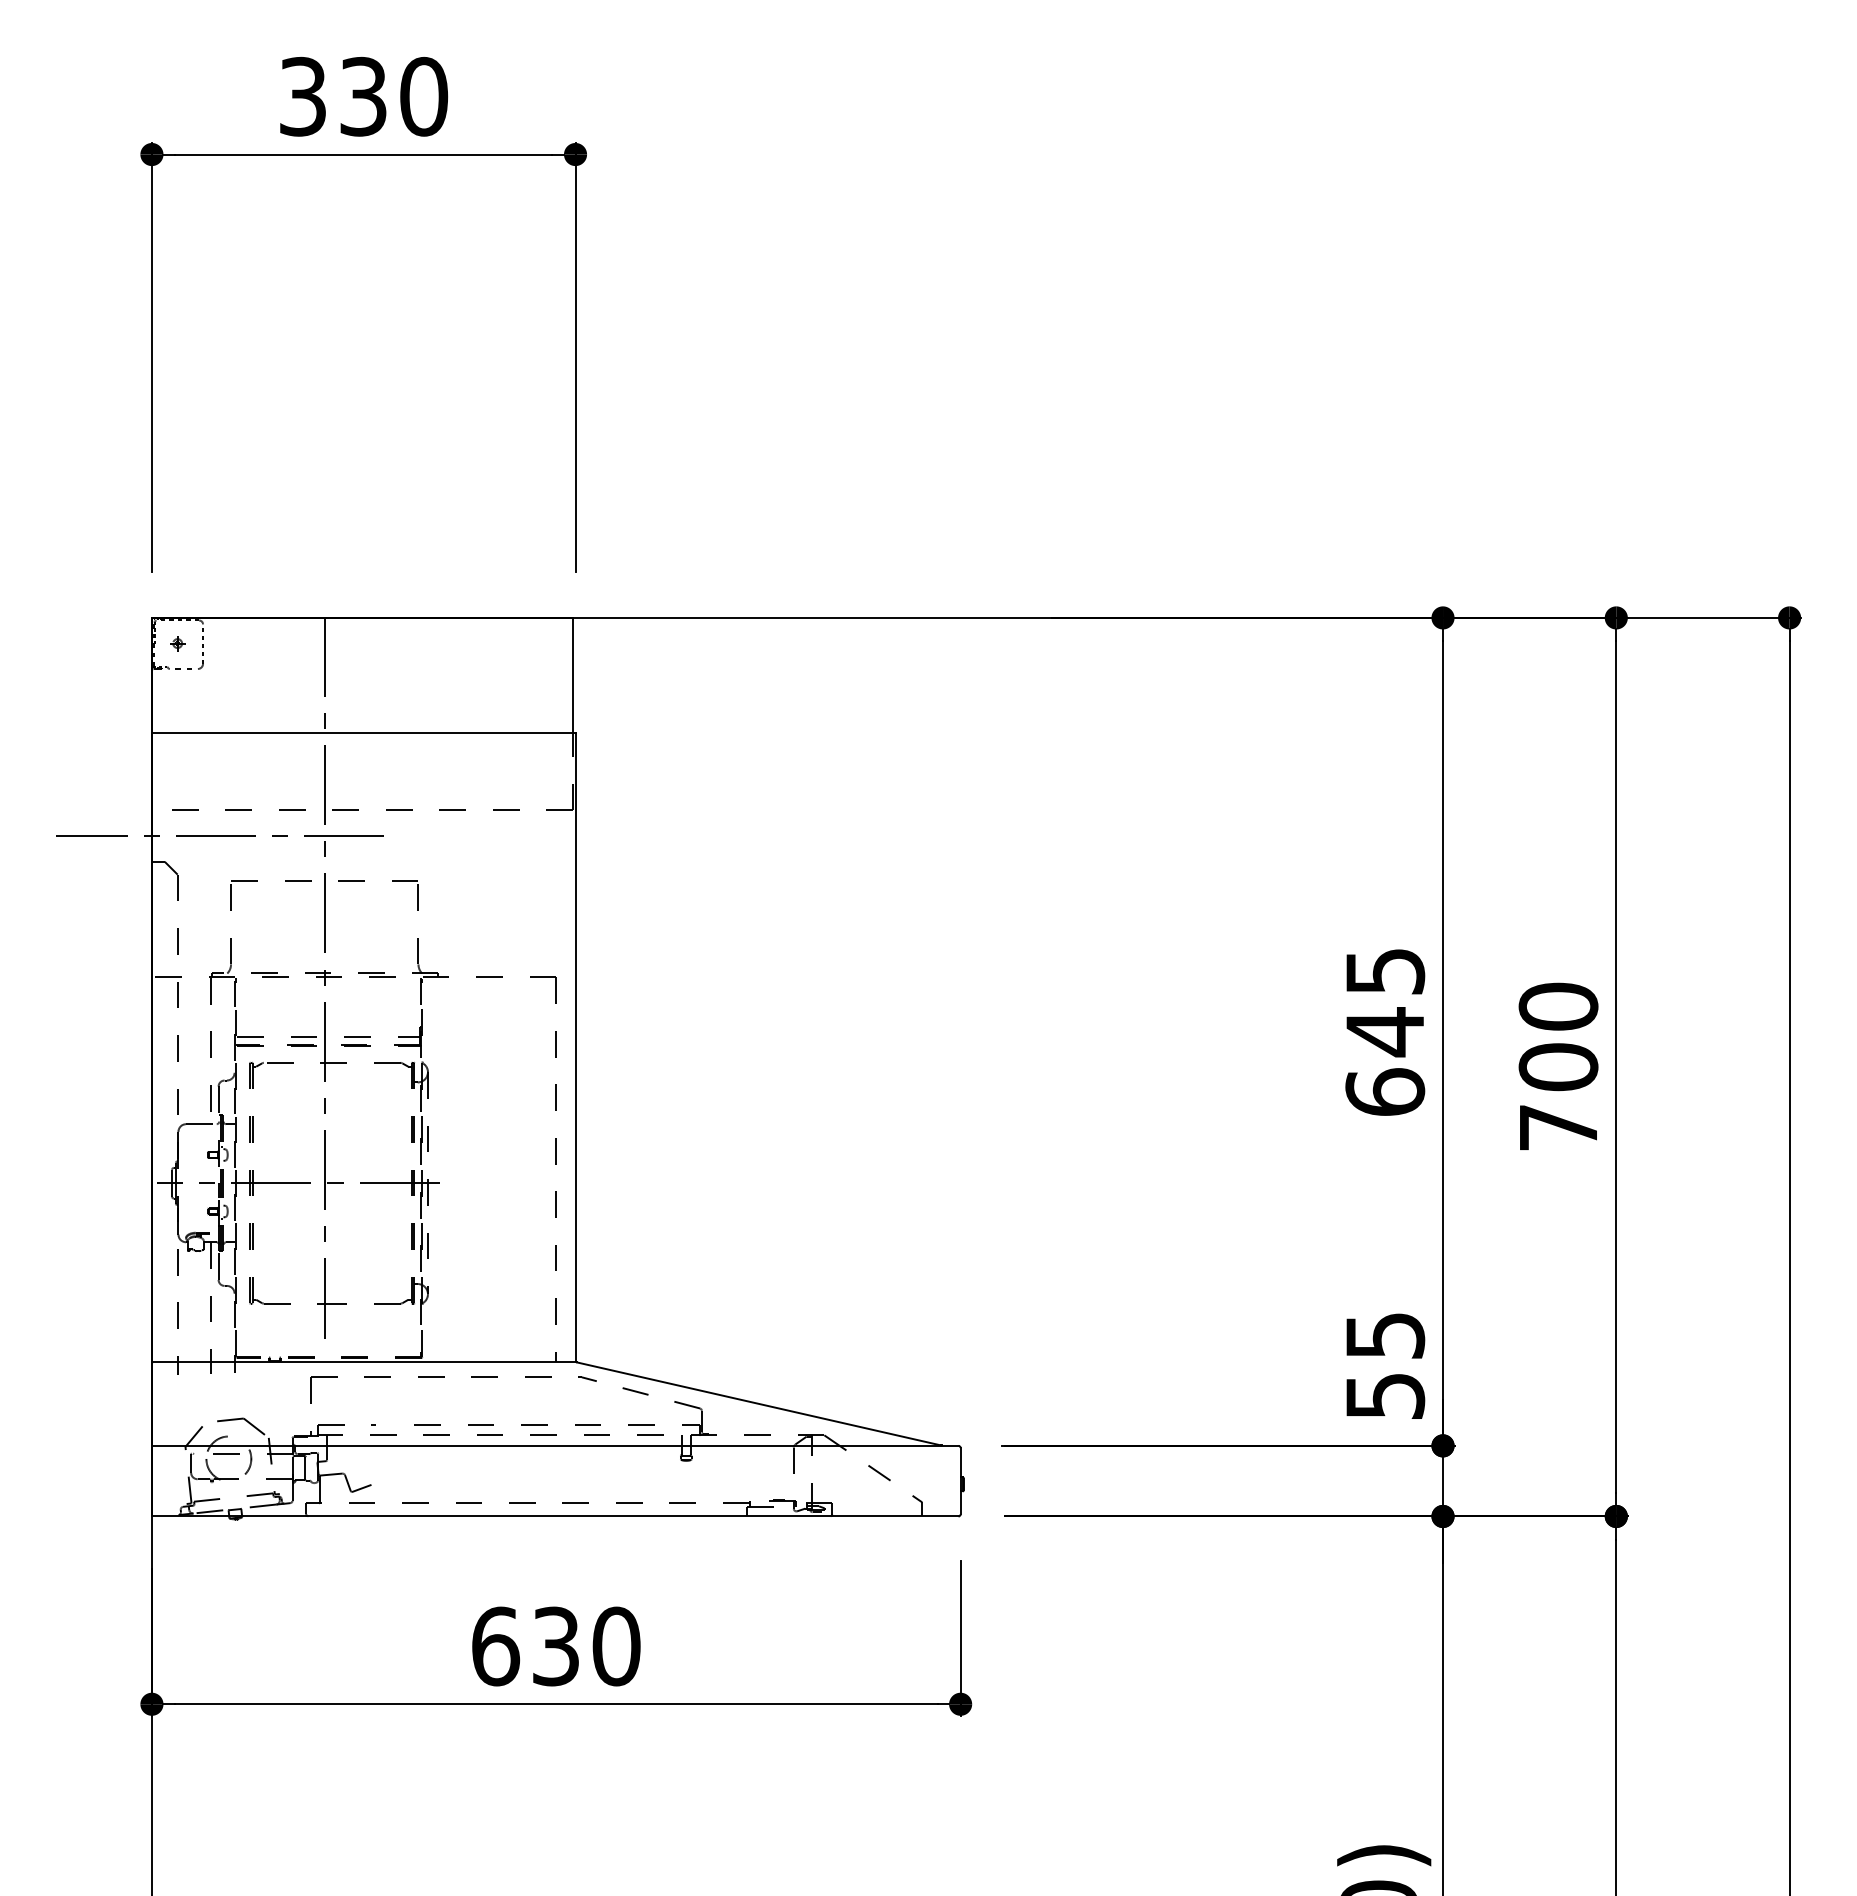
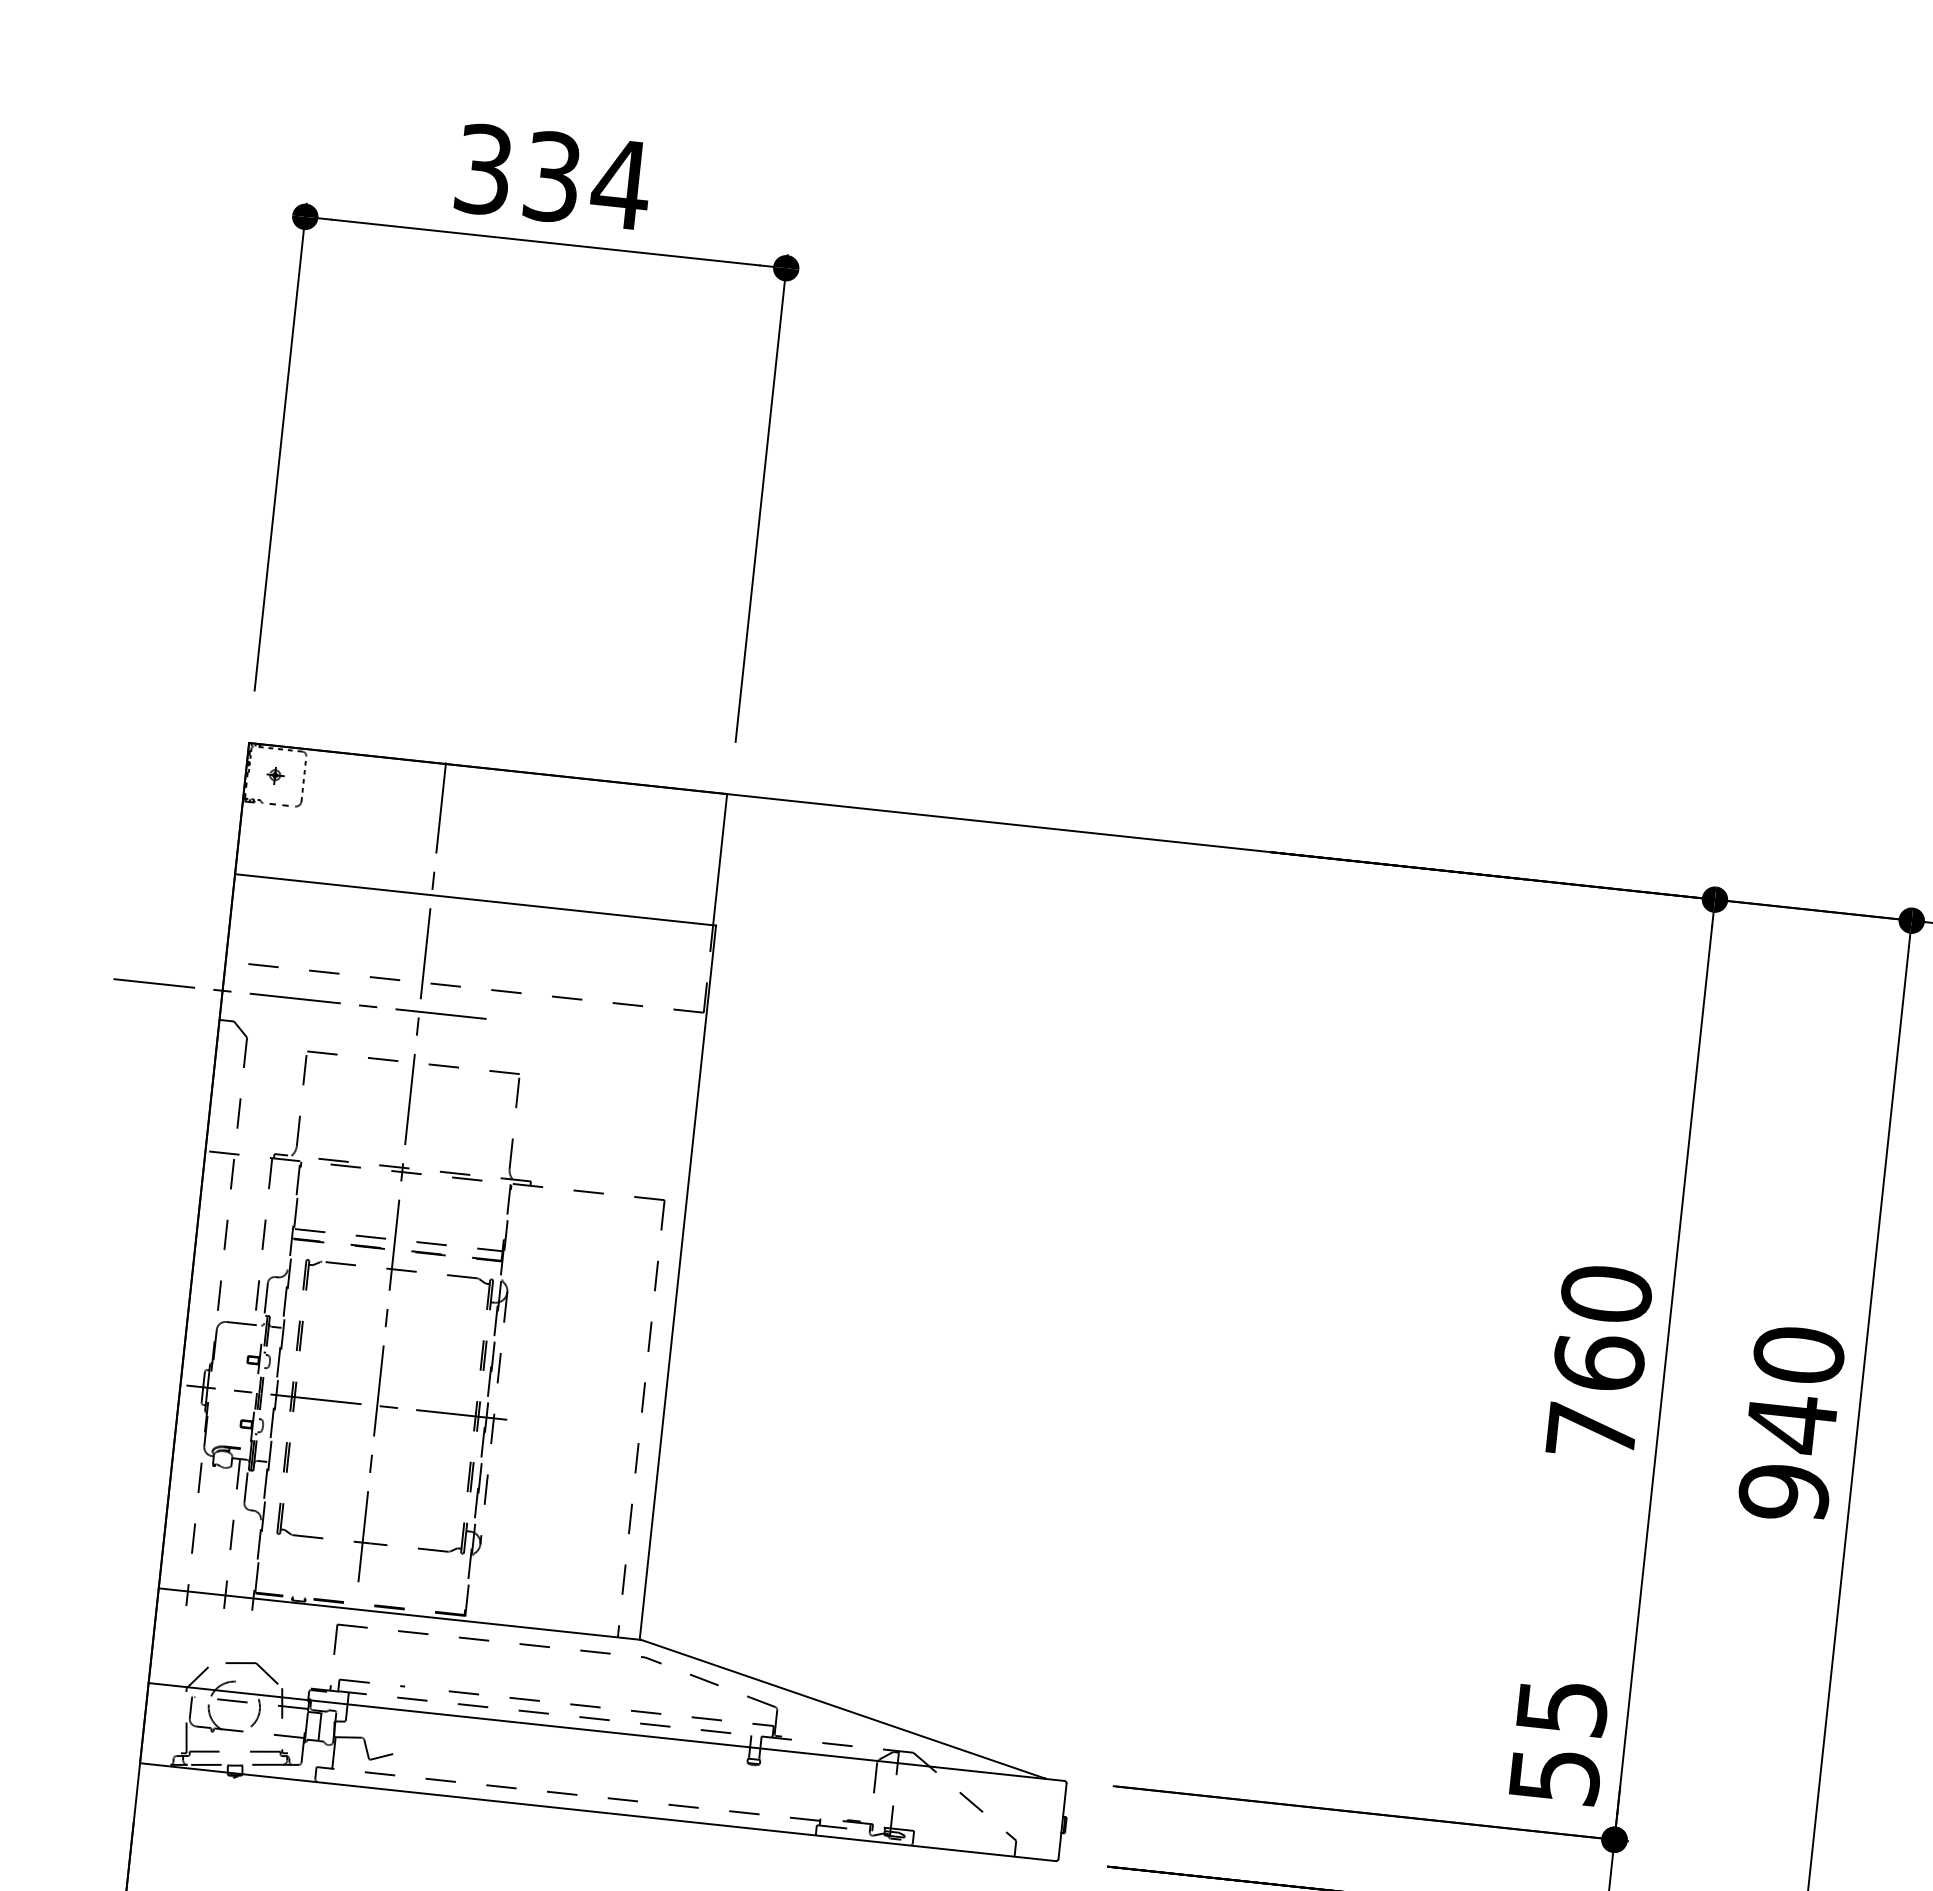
text: (423, 96) -> (620, 183), 330 -> 334
text: (1385, 1031) -> (1599, 1362), 645 -> 760
text: (1558, 1096) -> (1788, 1457), 700 -> 940

